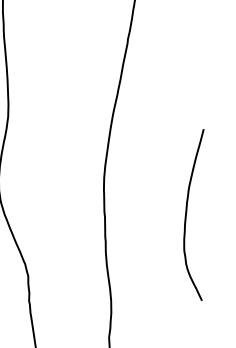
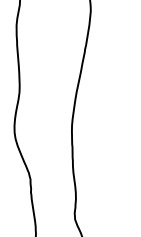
curve: (187, 214) -> (117, 145), removed

